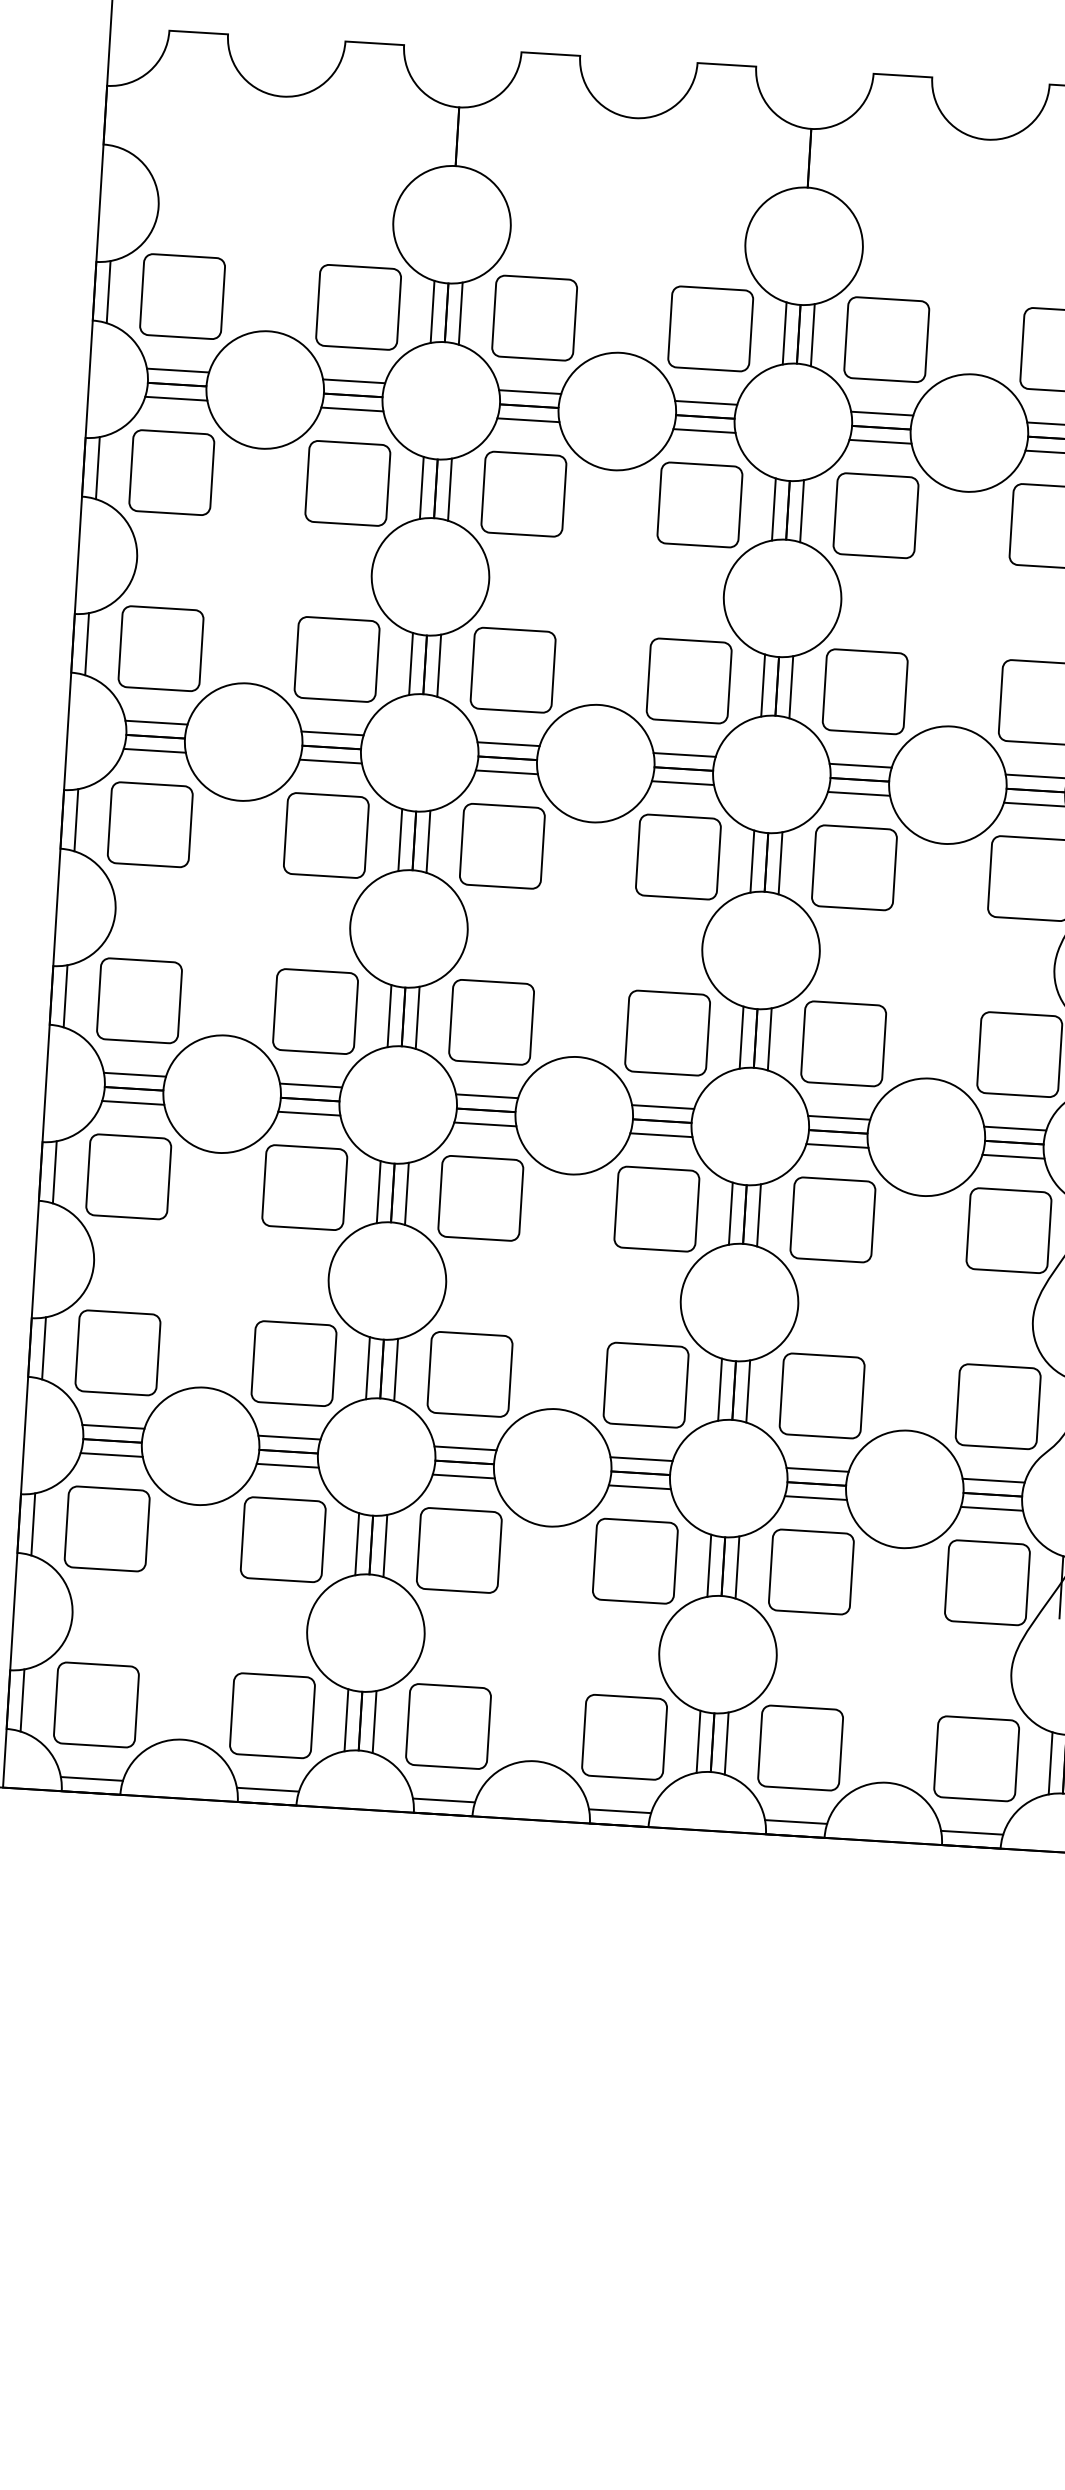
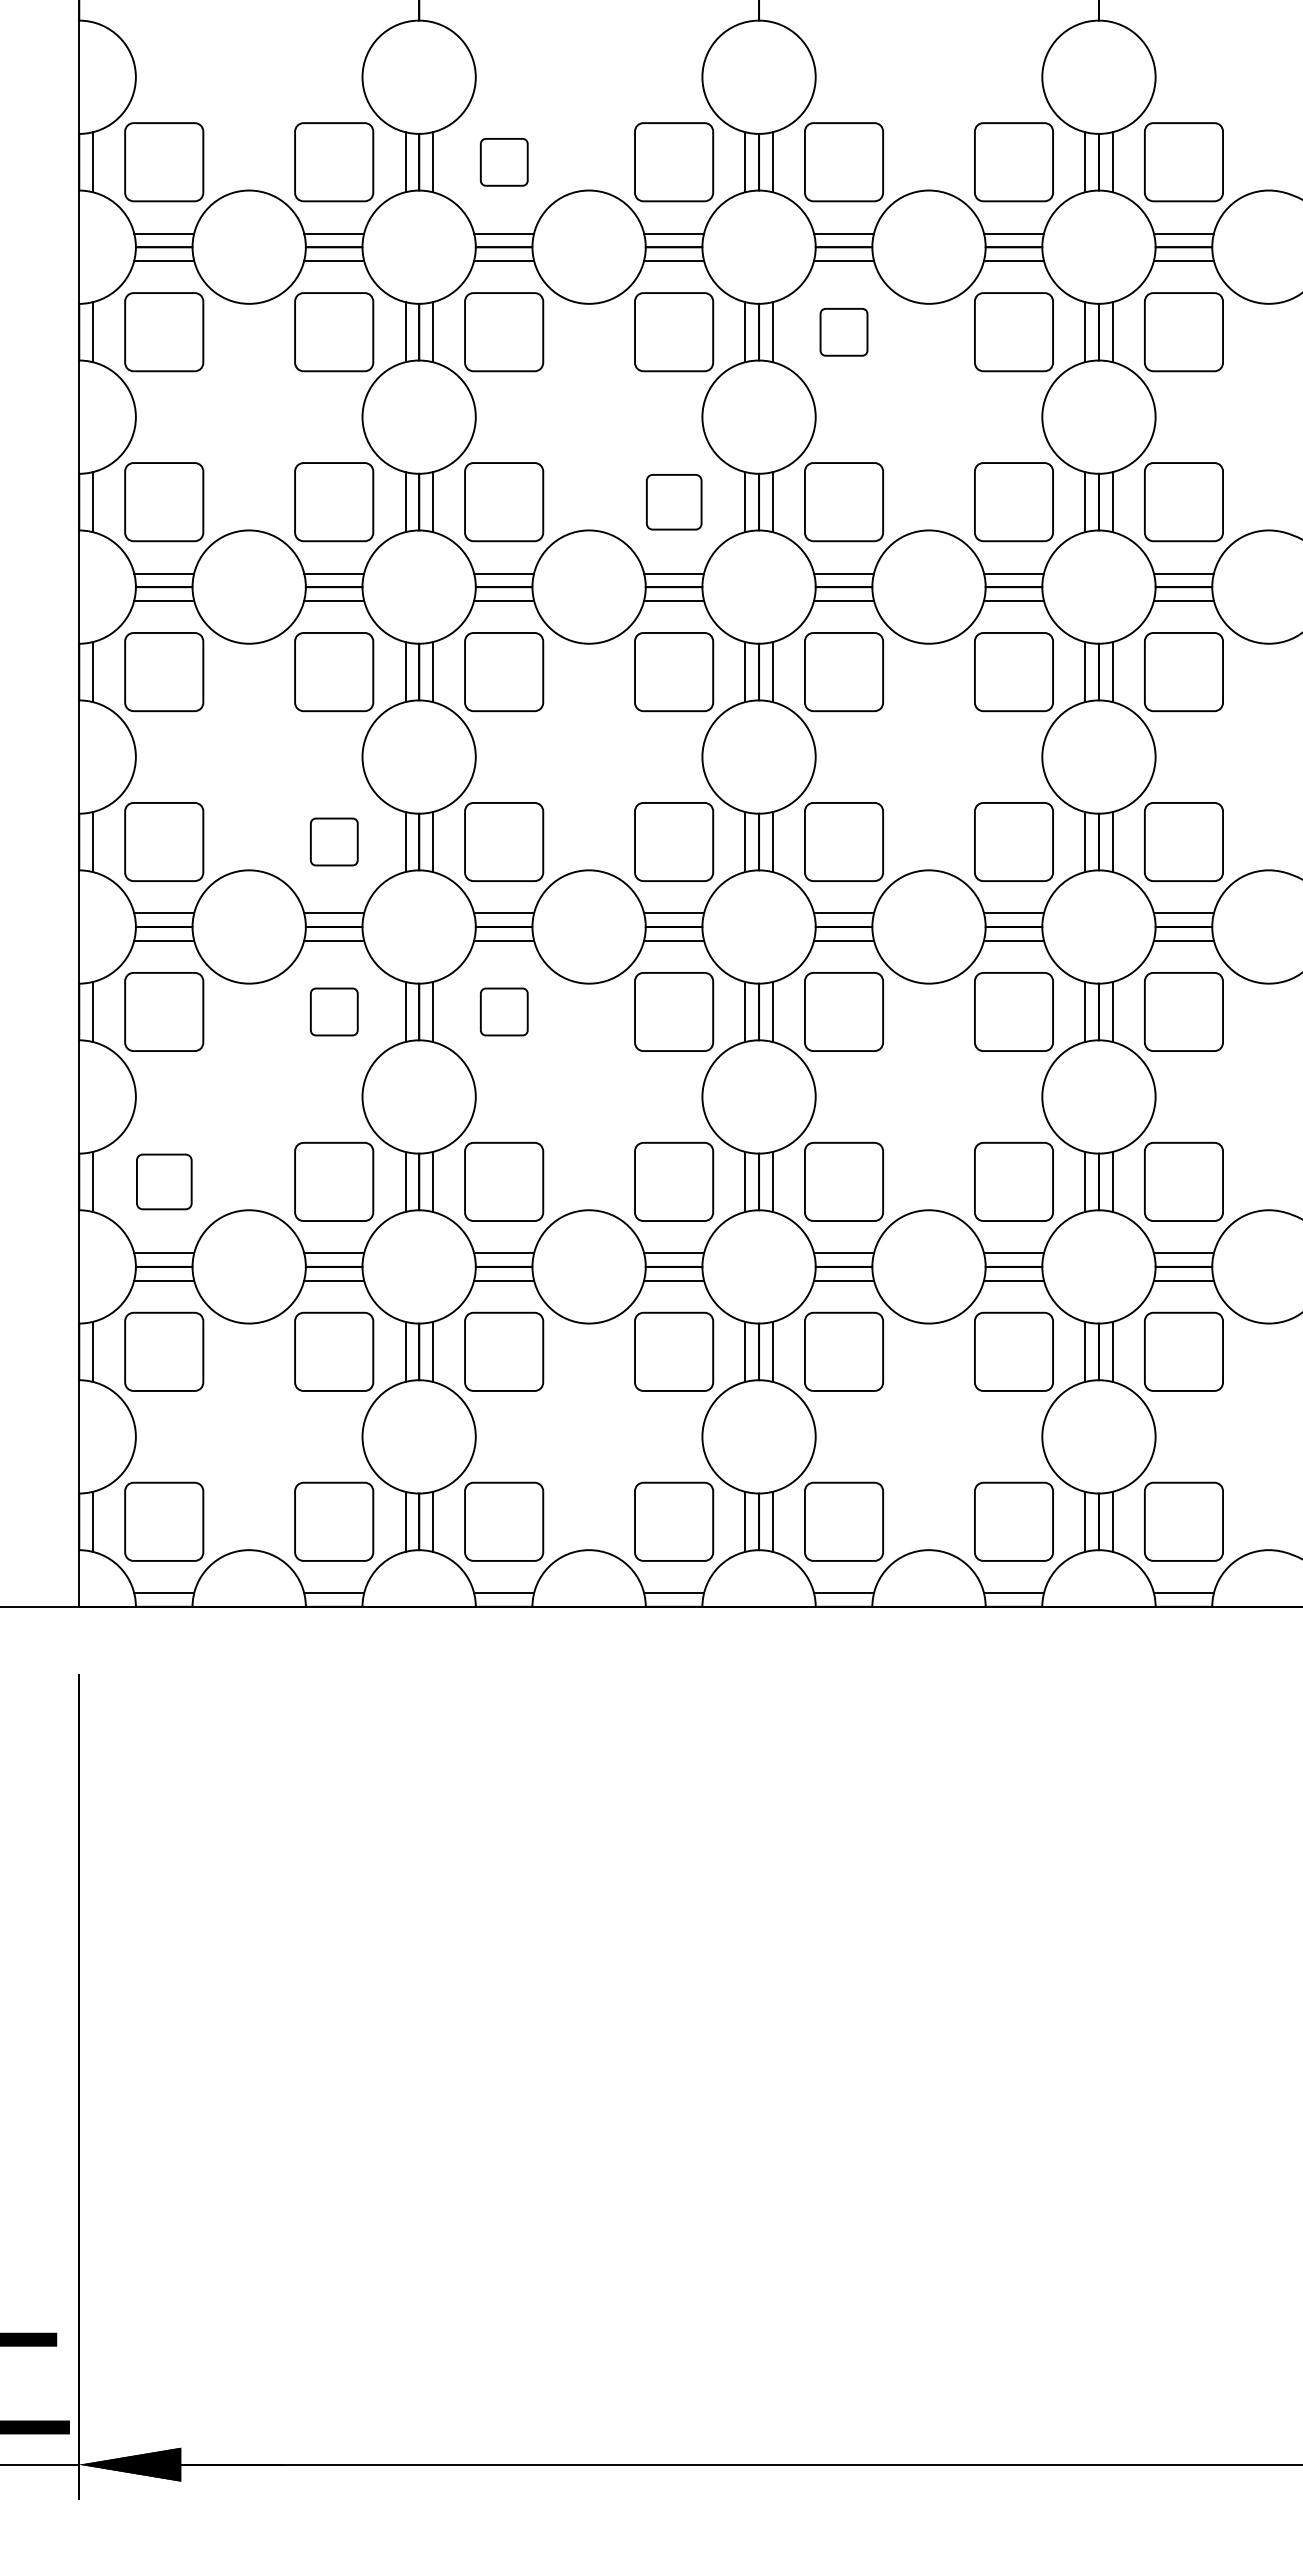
part: (535, 318) -> (504, 162), size x0.6
part: (875, 516) -> (843, 332), size x0.6
part: (689, 681) -> (674, 502), size x0.7
part: (315, 1011) -> (334, 841), size x0.6
part: (305, 1187) -> (334, 1011), size x0.6
part: (481, 1197) -> (504, 1011), size x0.6
part: (118, 1352) -> (164, 1181), size x0.7

